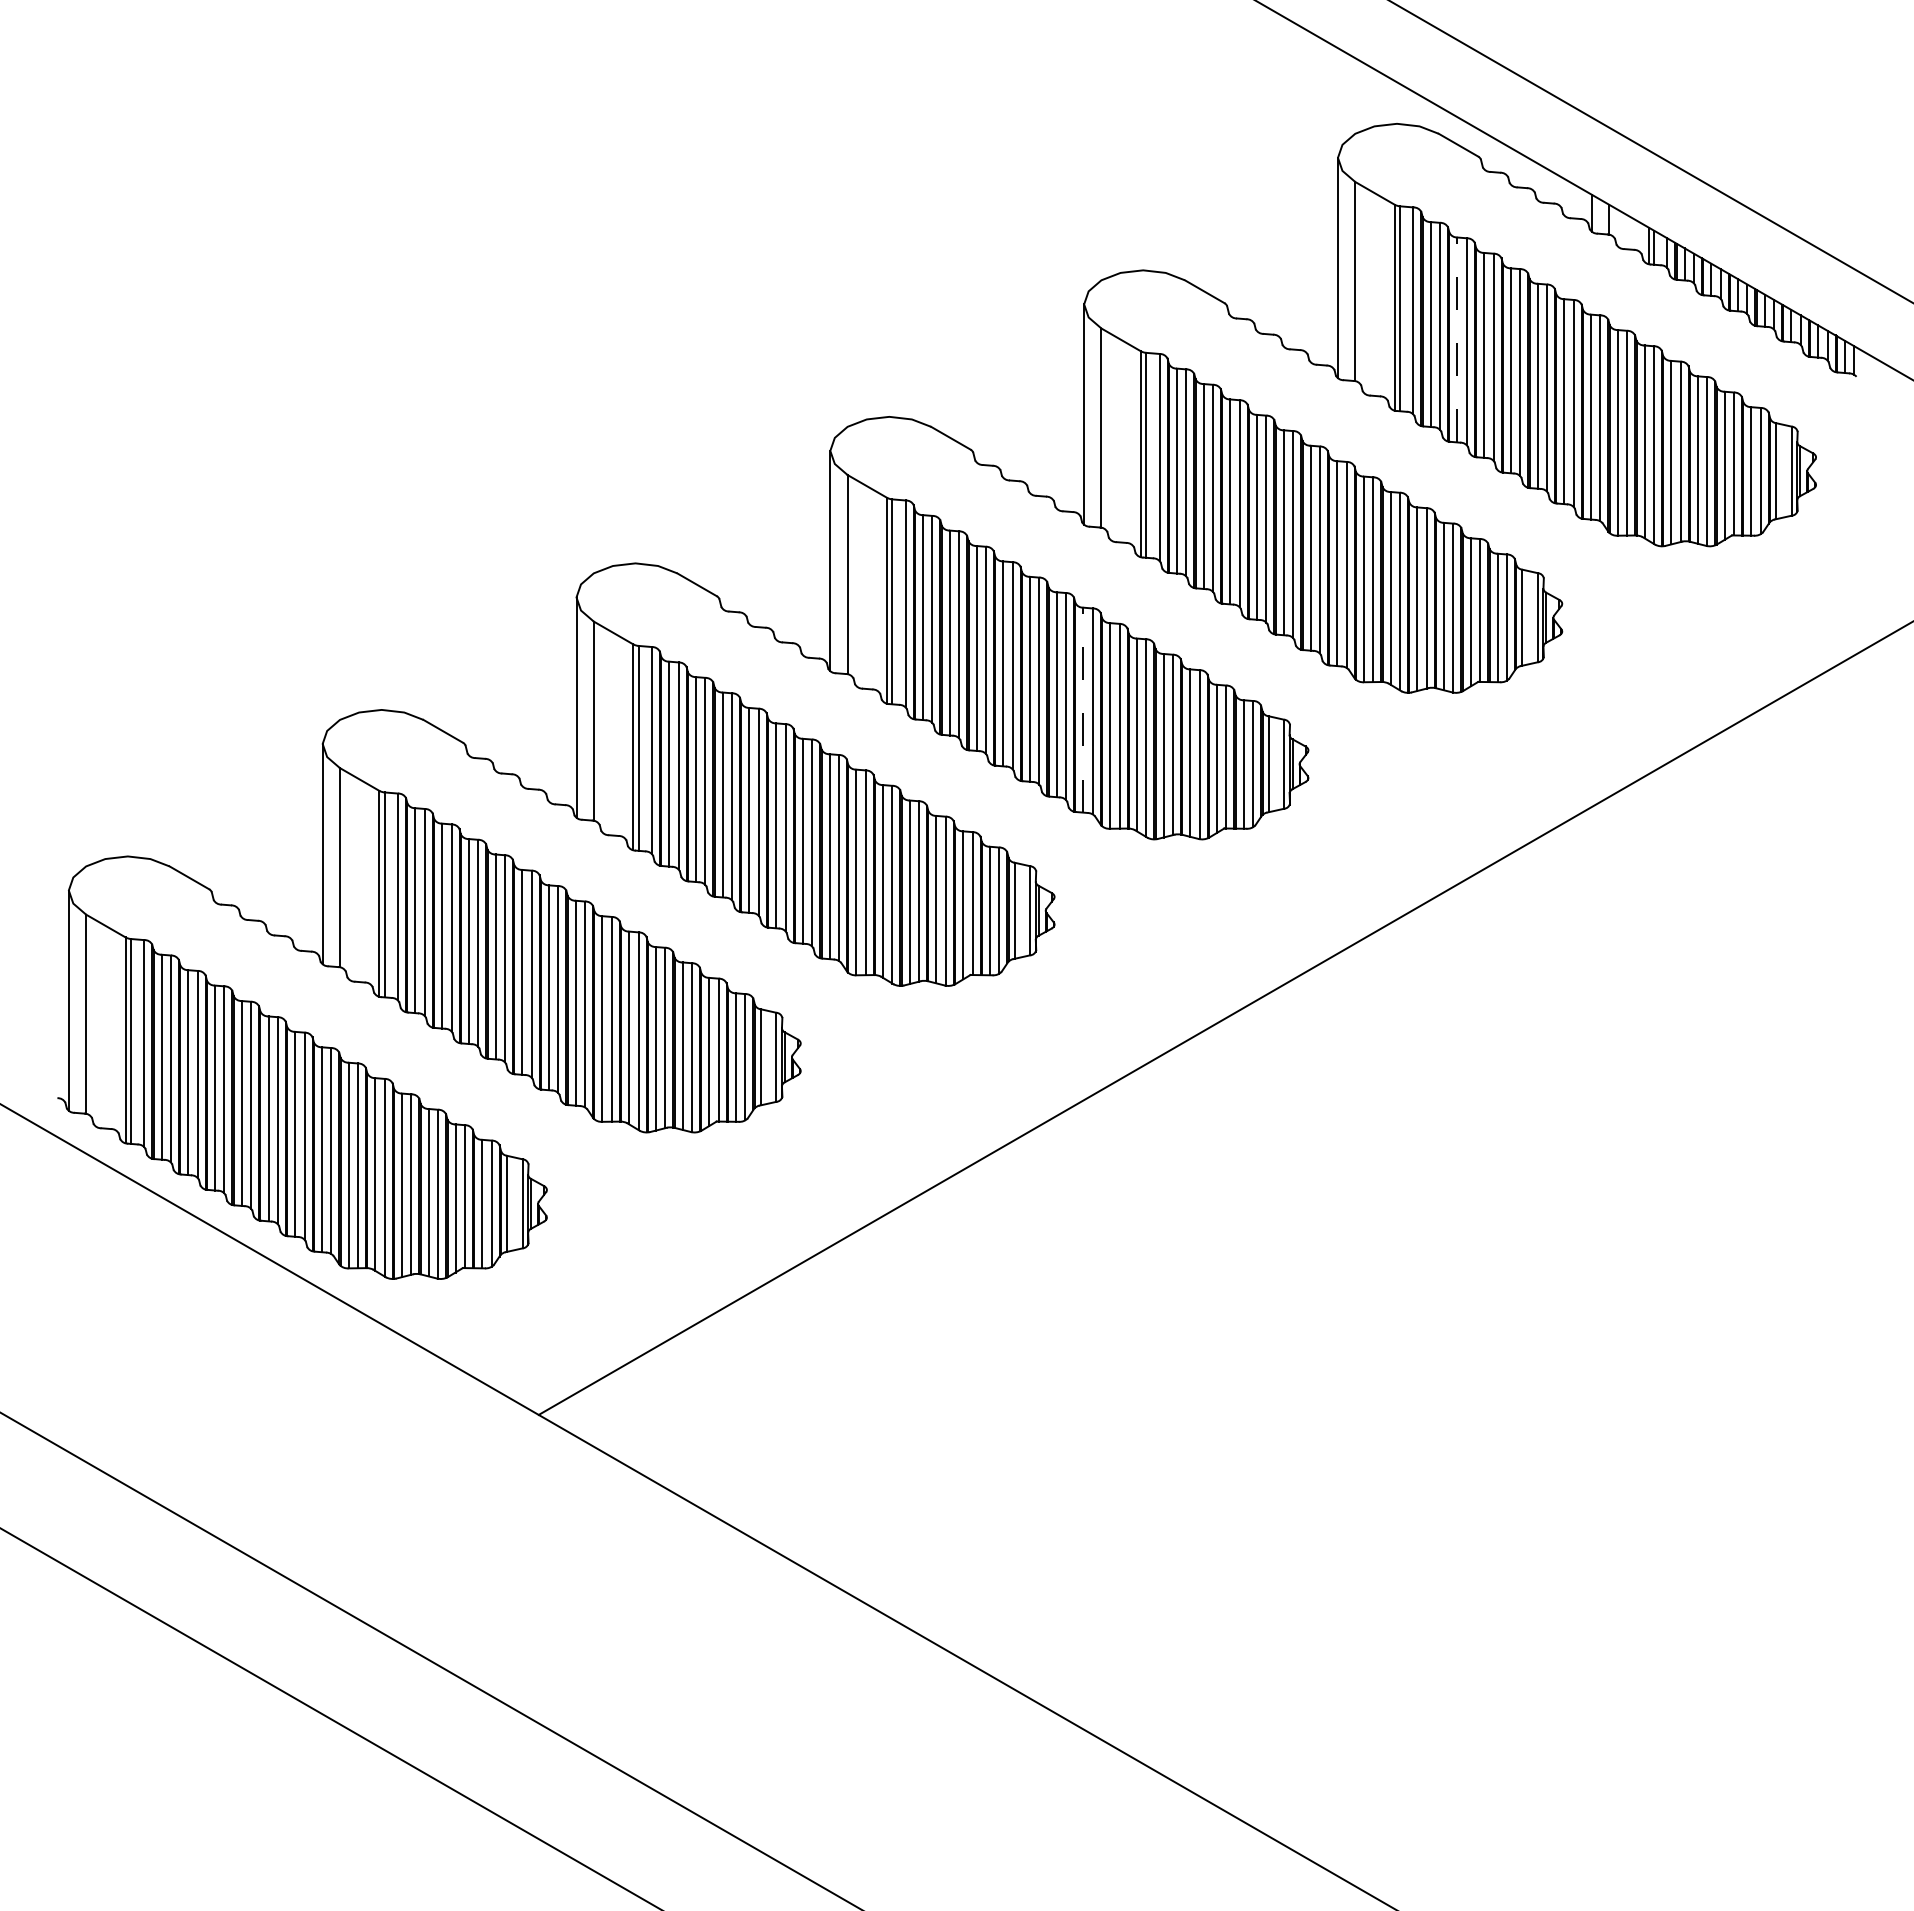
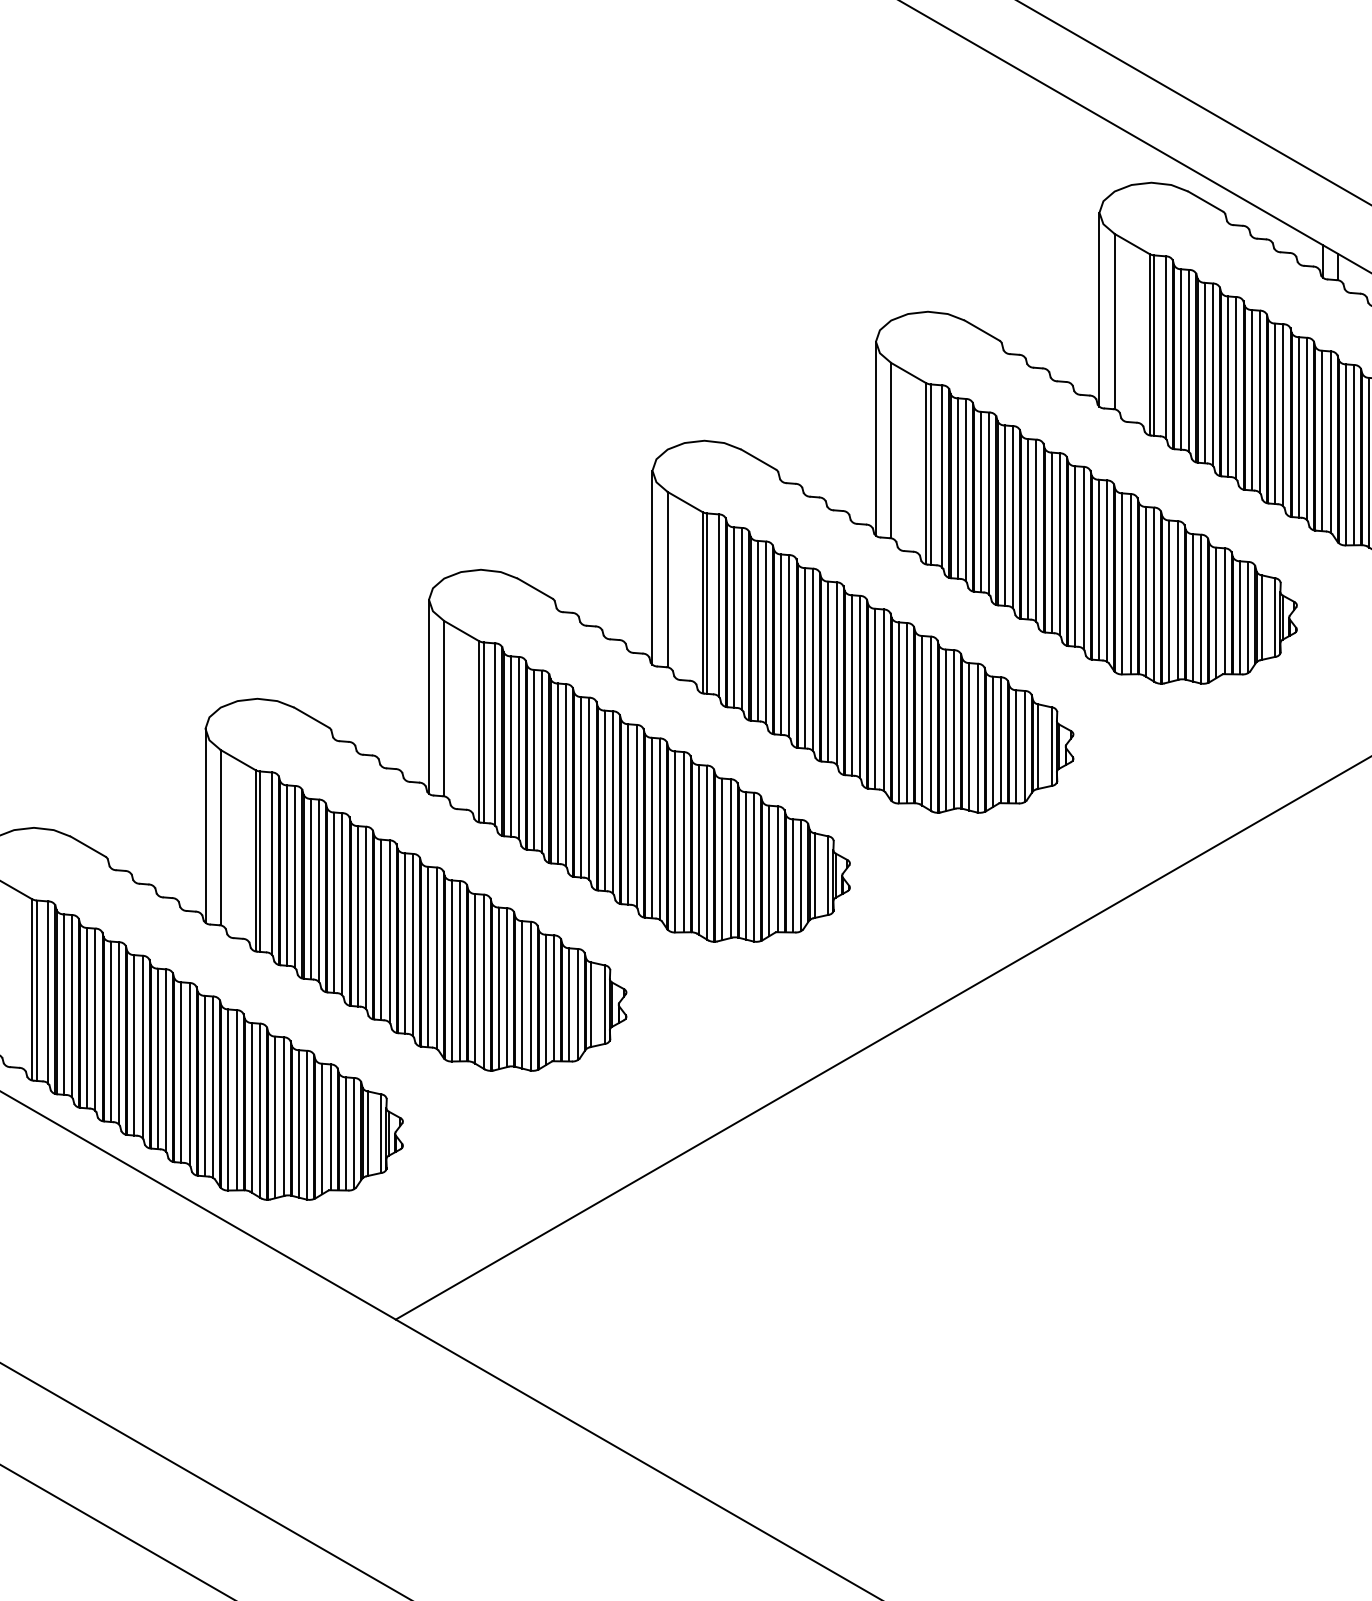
line: (1457, 339) -> (1204, 372), dashed -> solid
line: (1083, 709) -> (875, 698), dashed -> solid

